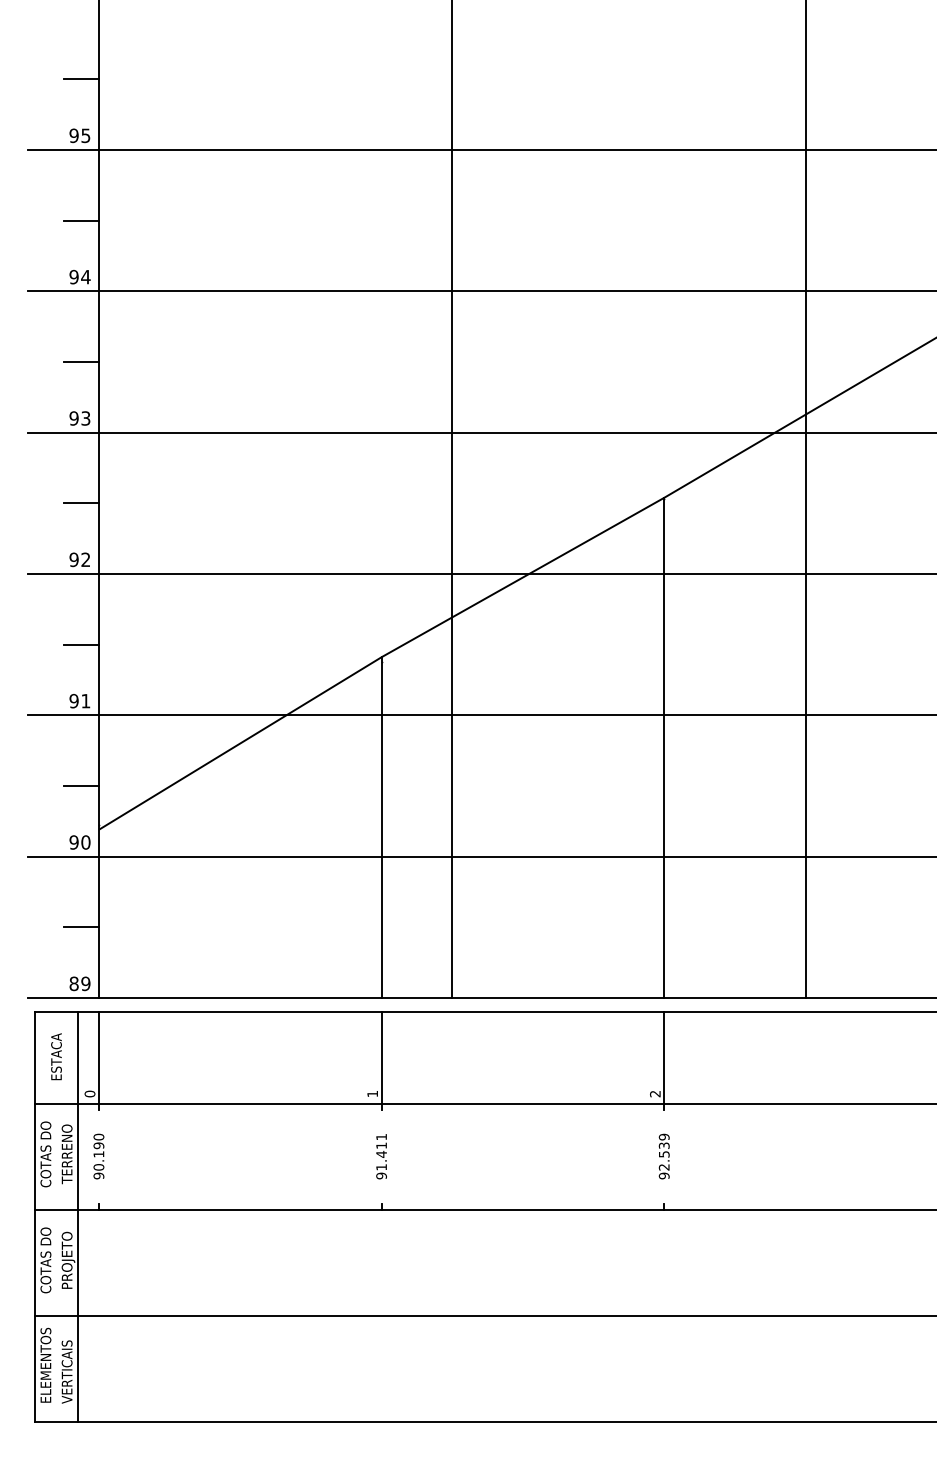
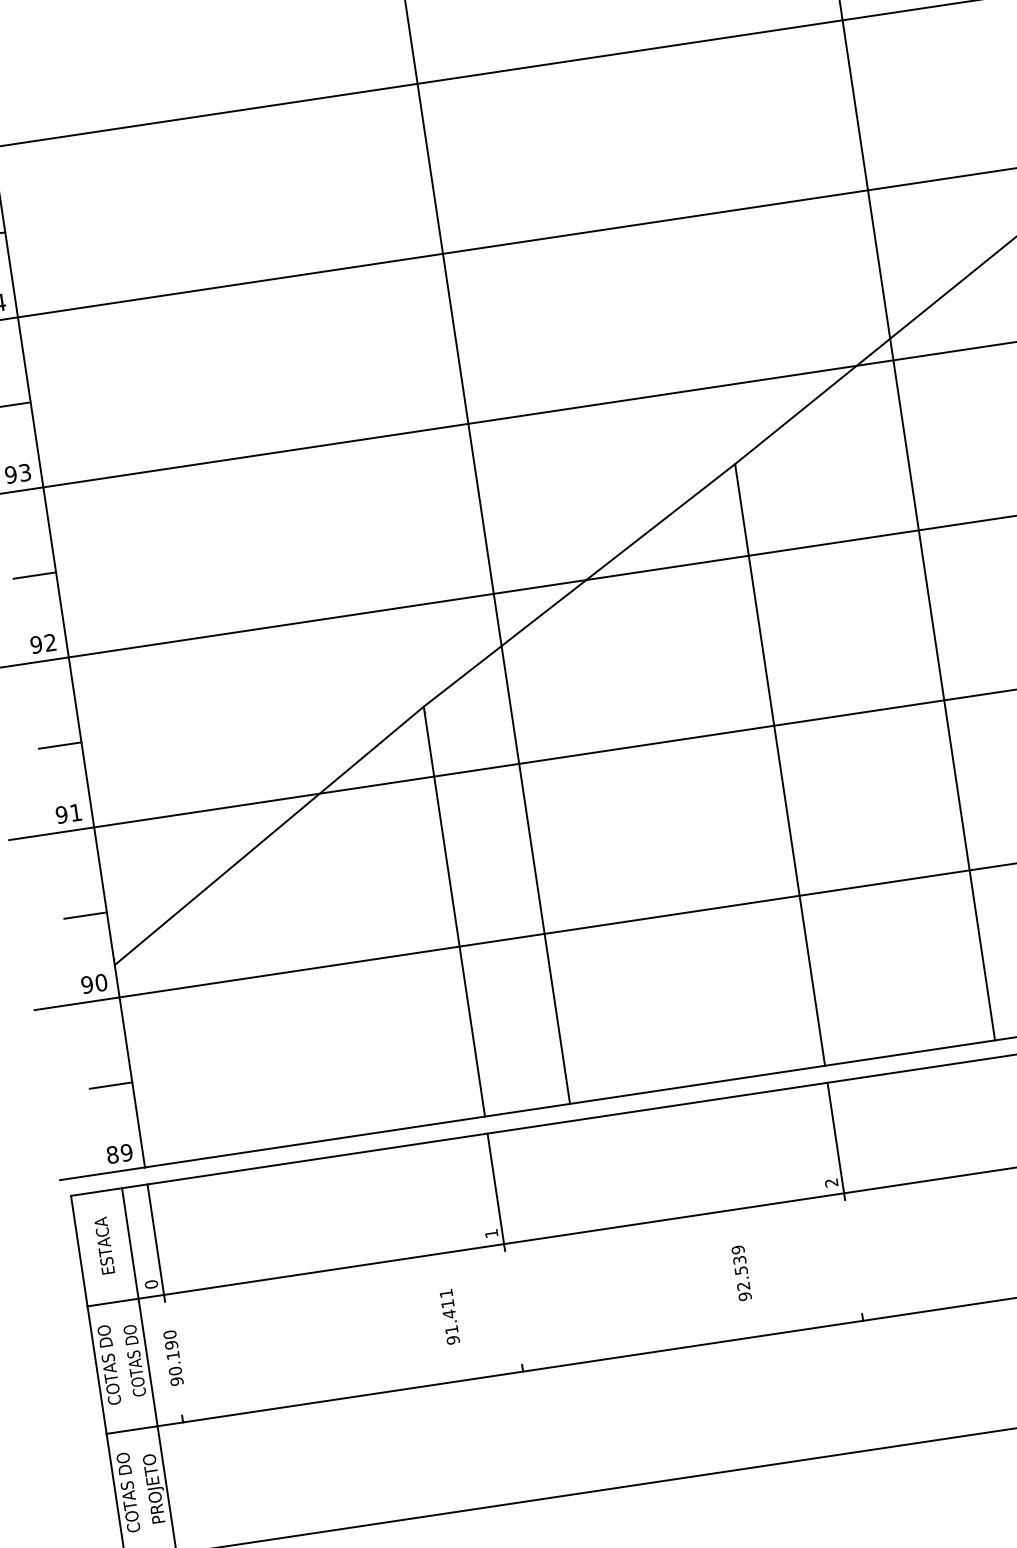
text: (66, 1154) -> (134, 1361), TERRENO -> COTAS DO
text: (381, 1156) -> (449, 1316), moved
text: (663, 1156) -> (740, 1273), moved

